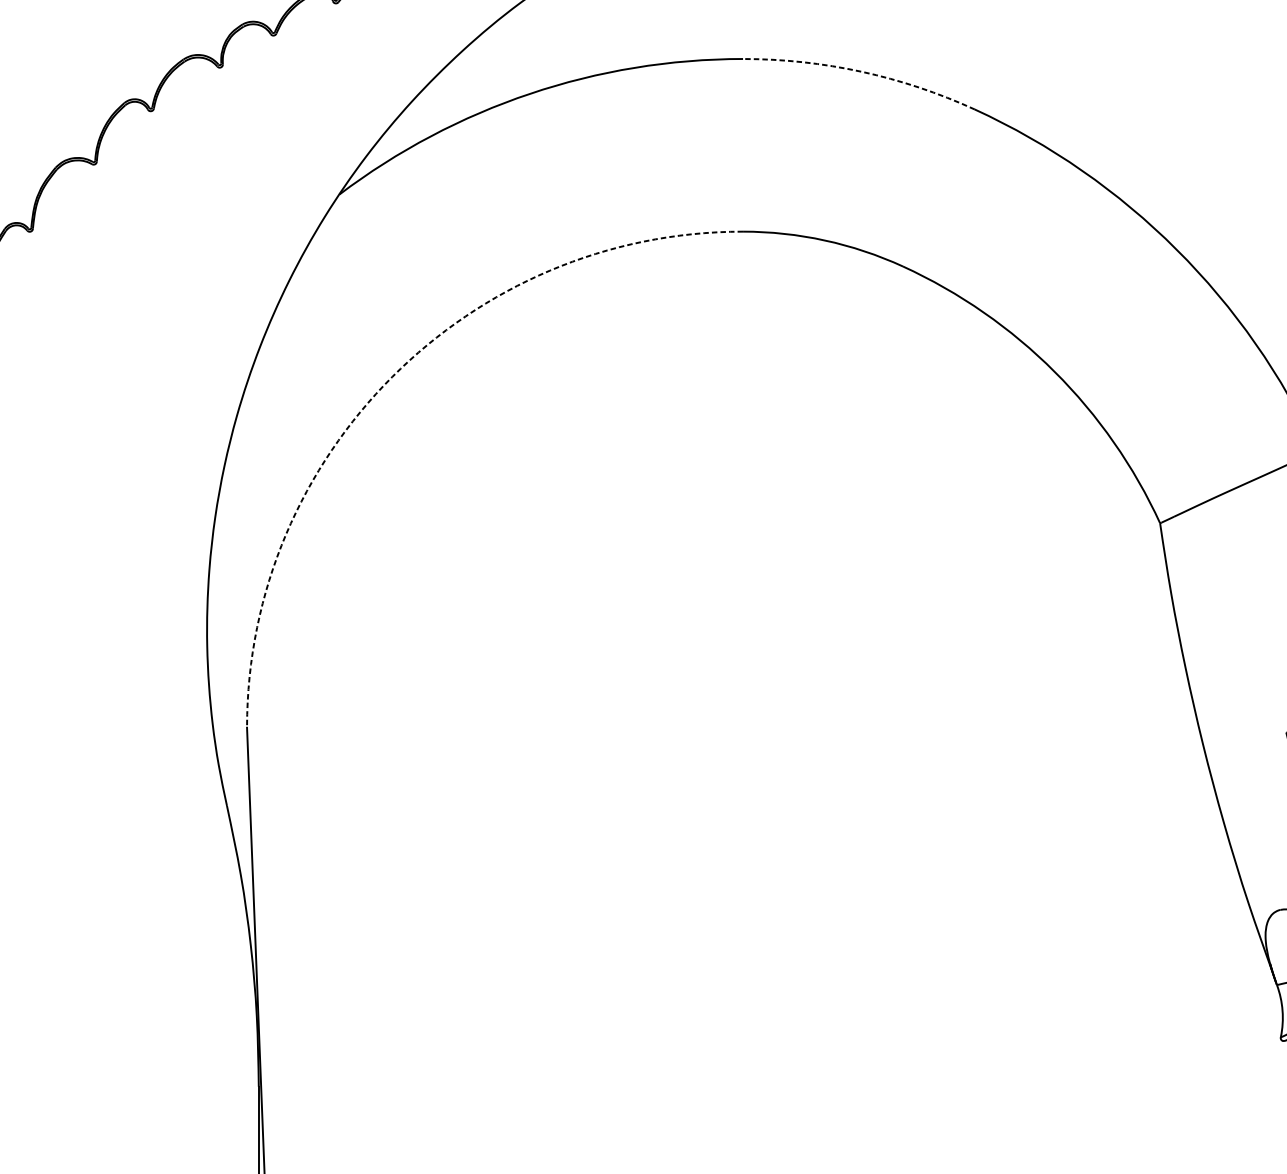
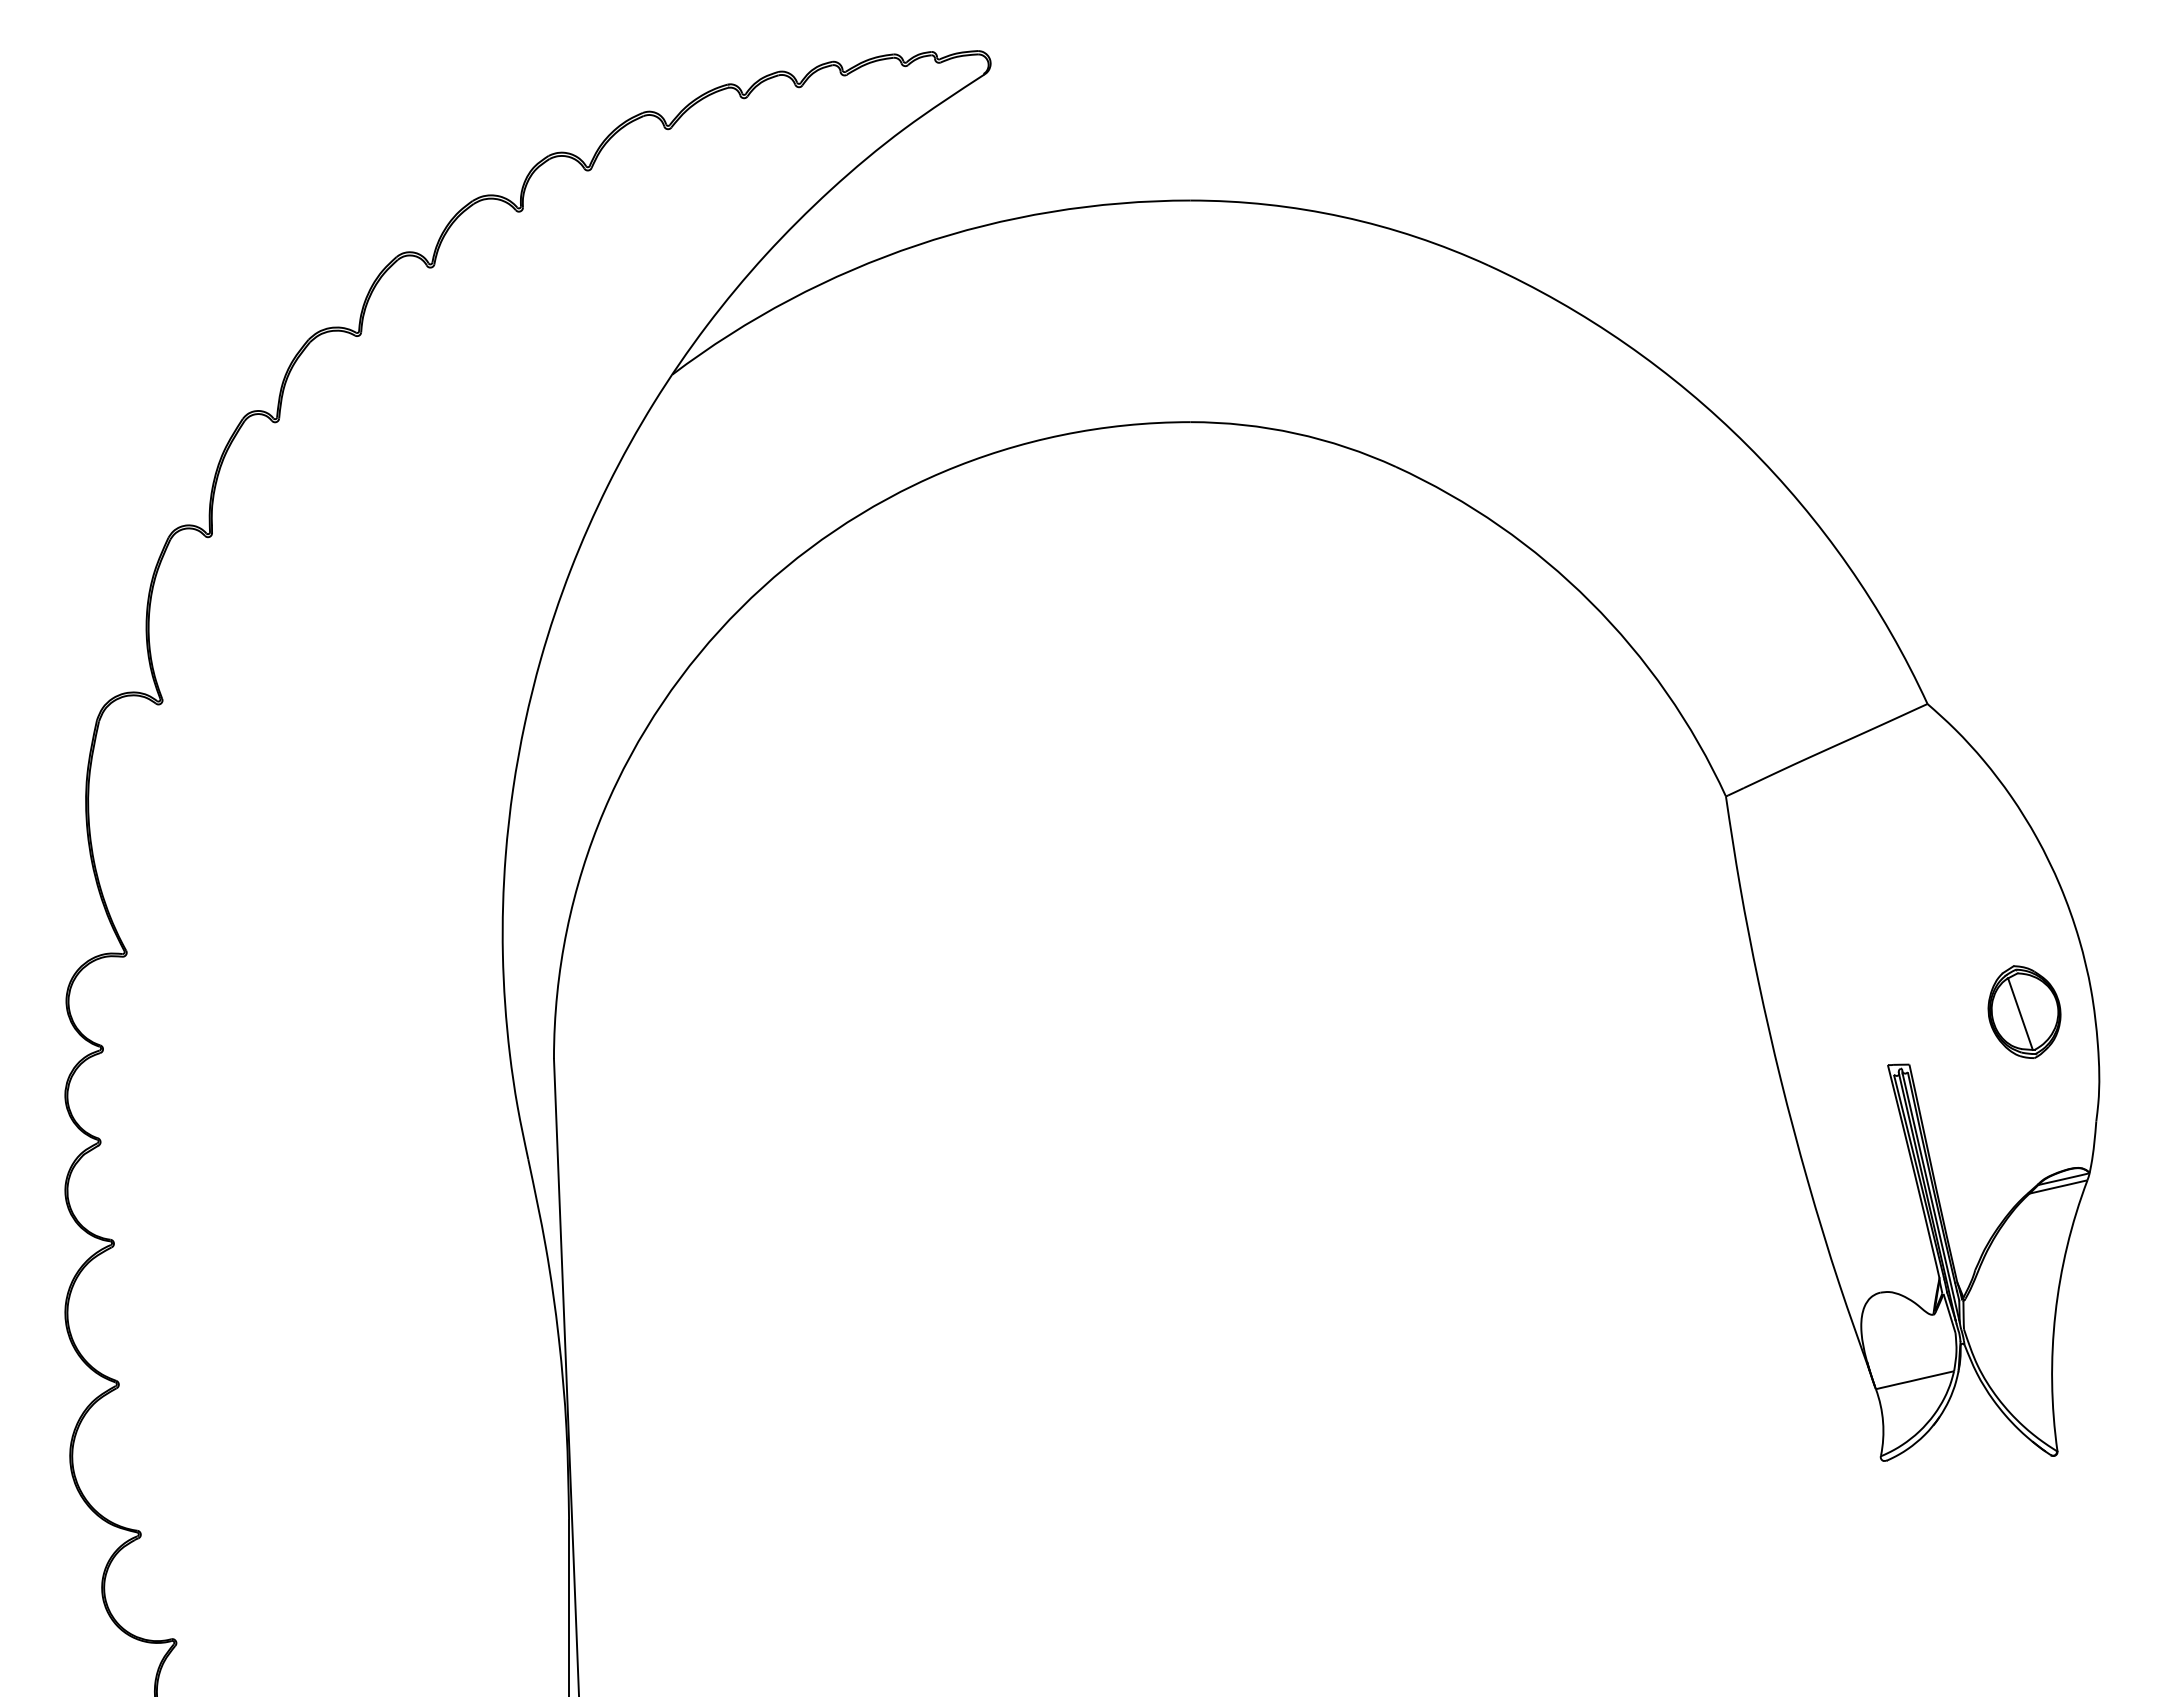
arc: (861, 71) -> (1342, 216), dashed -> solid
arc: (392, 376) -> (740, 608), dashed -> solid

